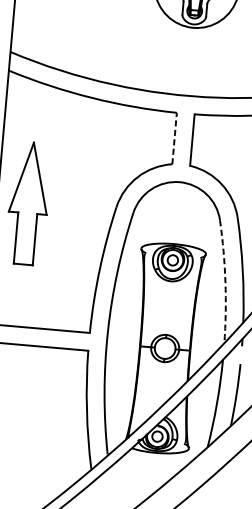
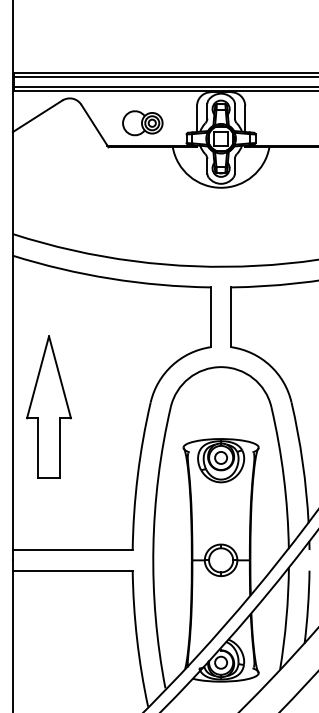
line: (174, 138) -> (210, 317), dashed -> solid
arc: (225, 281) -> (283, 477), dashed -> solid

